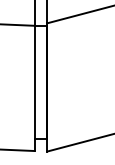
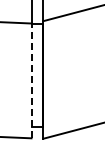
line: (34, 87) -> (31, 80), solid -> dashed

